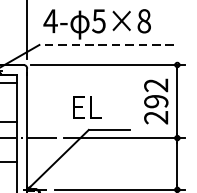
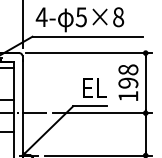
line: (106, 44) -> (87, 36), dashed -> solid
text: (156, 100) -> (128, 82), 292 -> 198
text: (86, 106) -> (94, 87), moved

